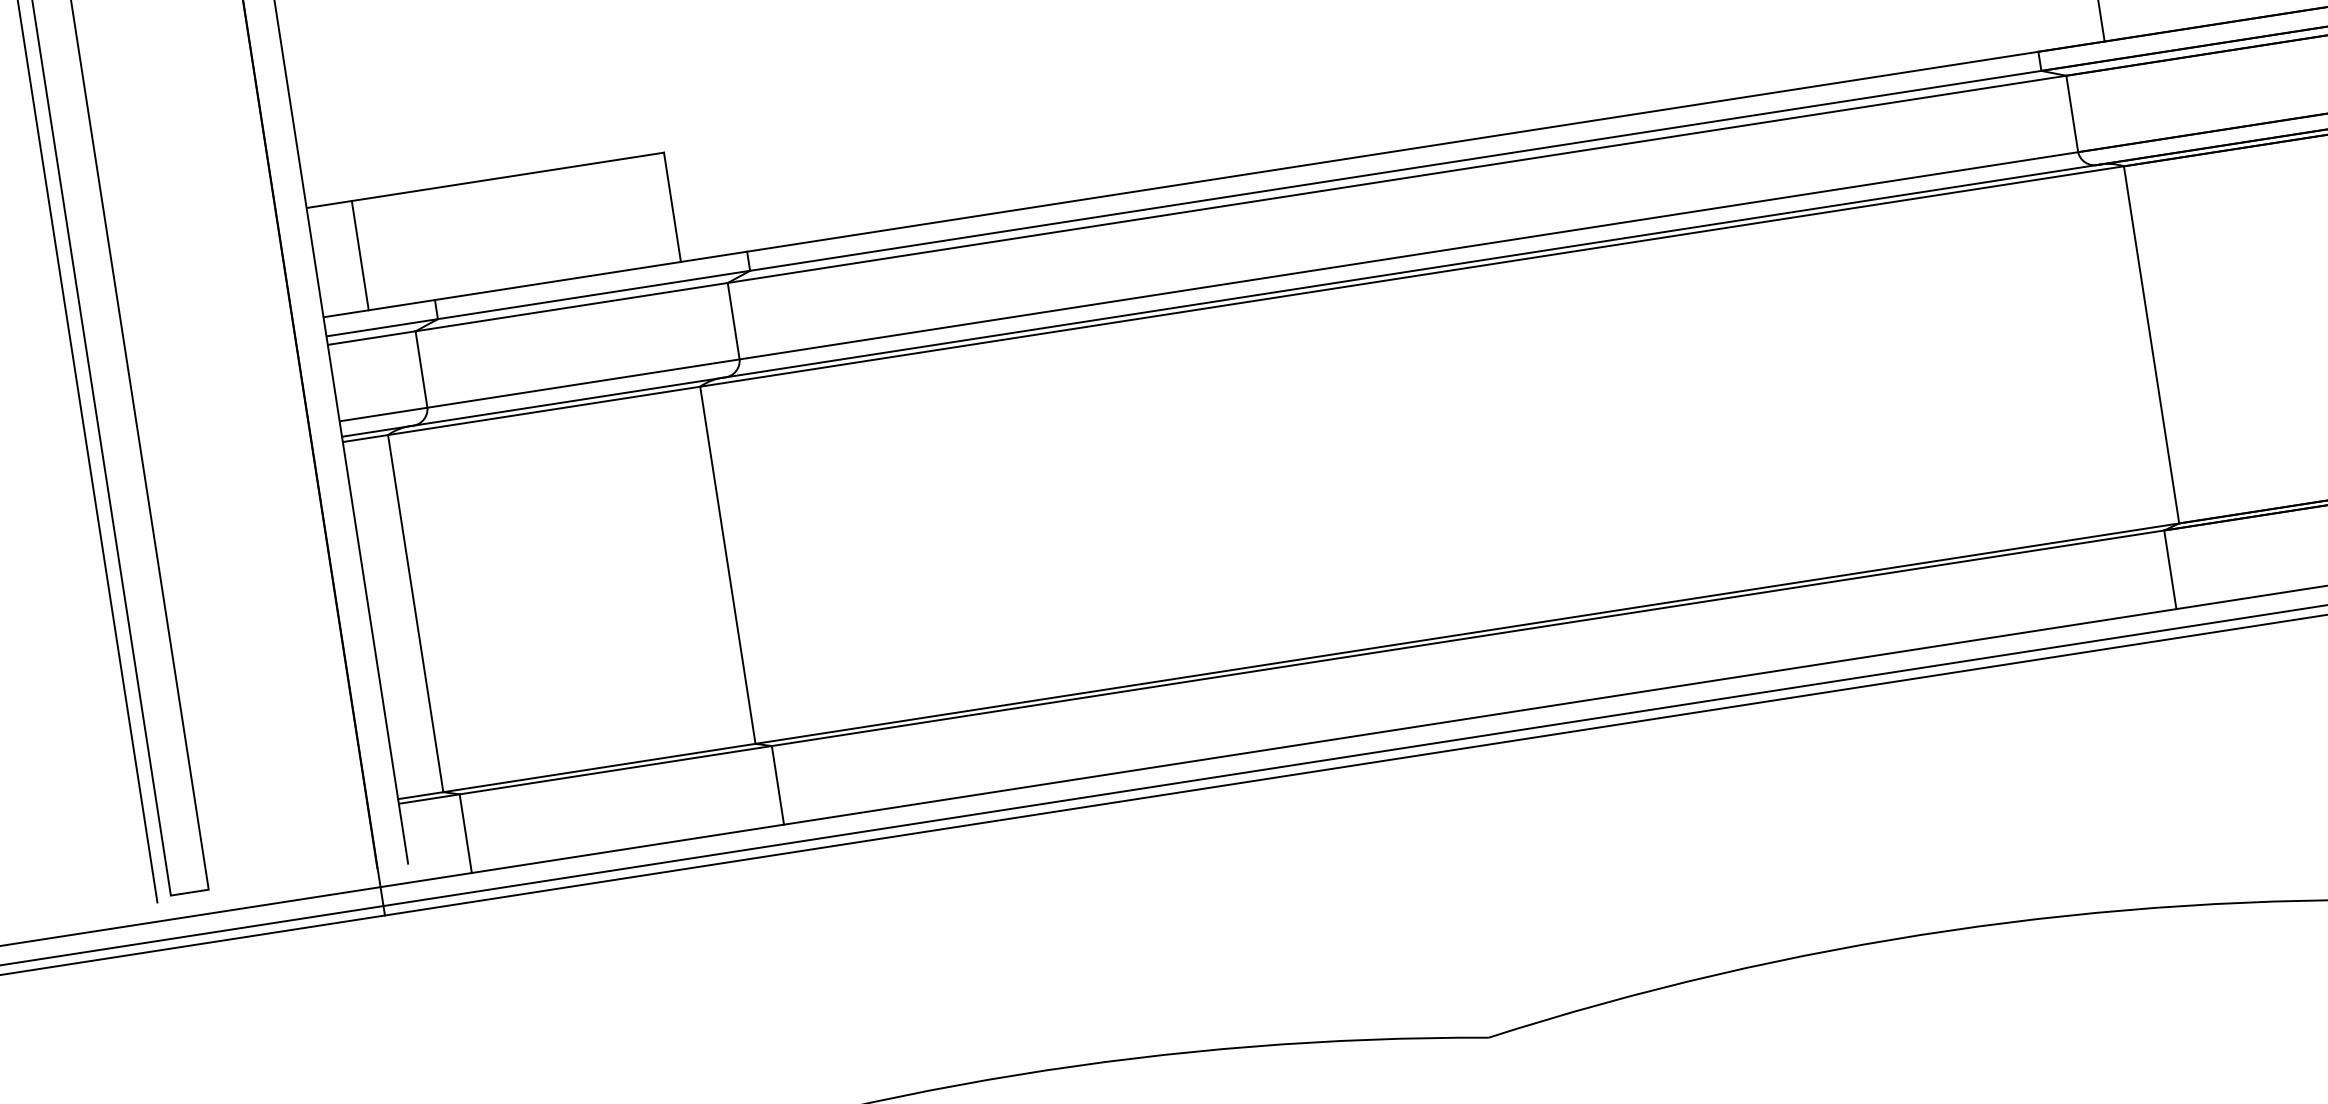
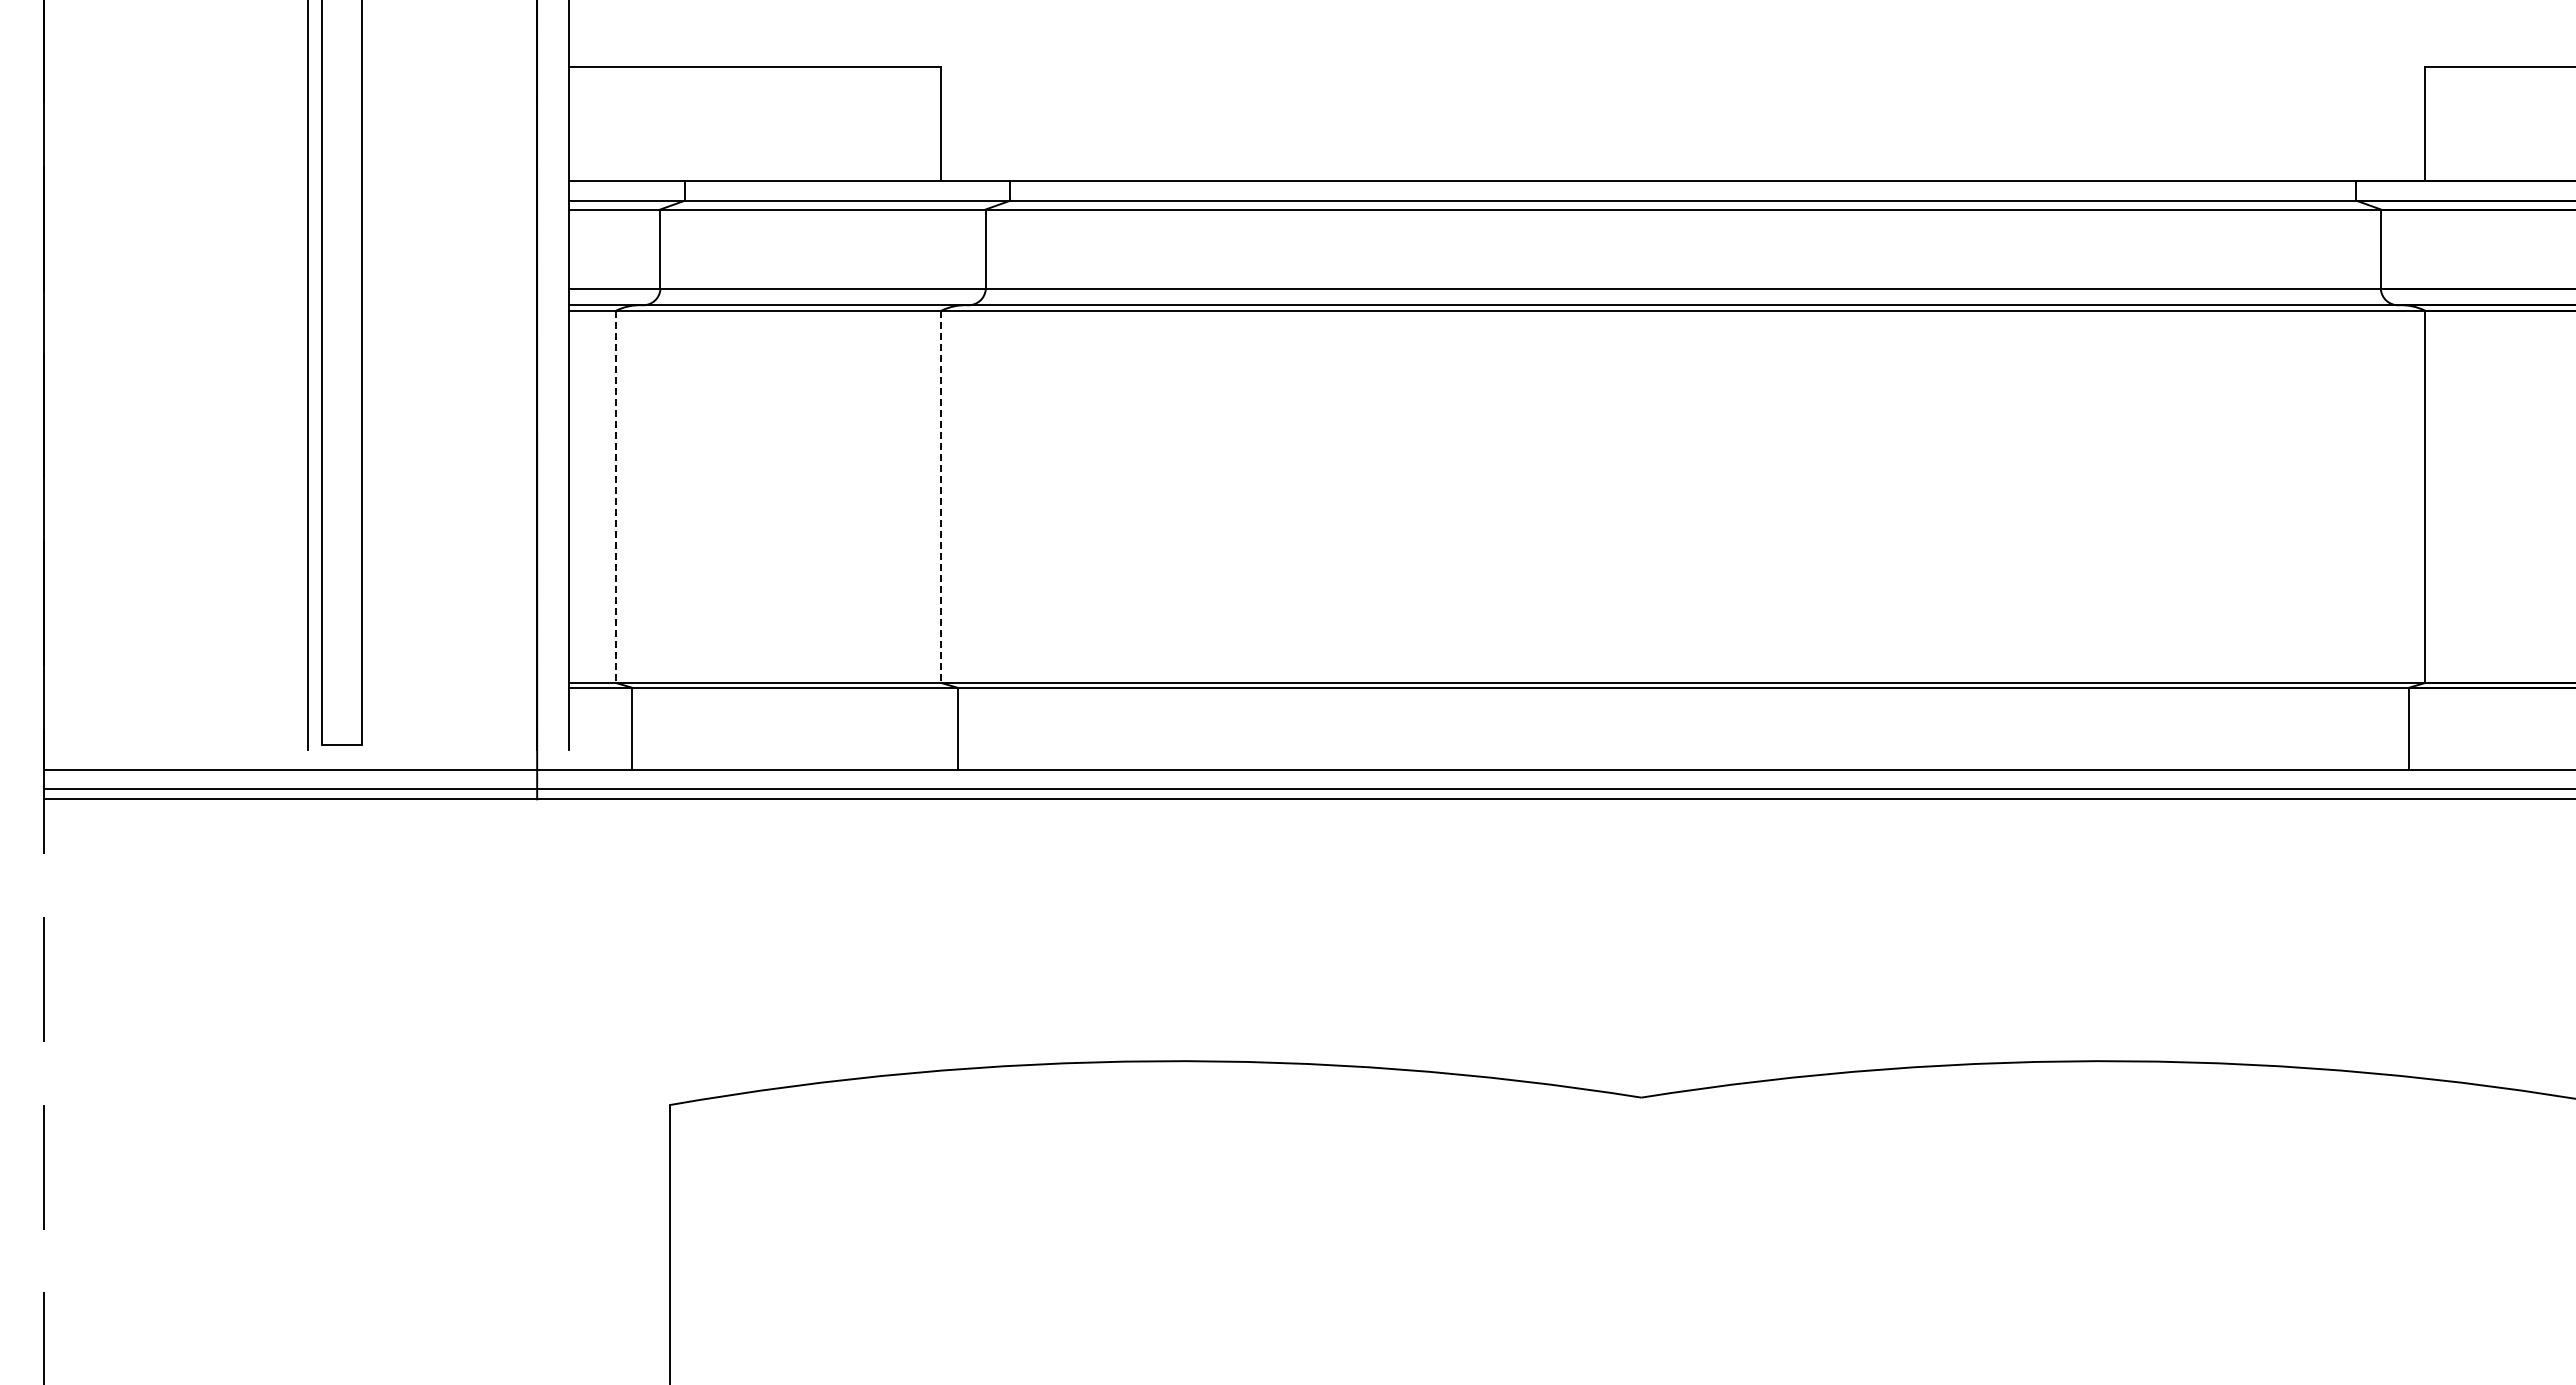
line: (360, 255) -> (616, 123), removed
line: (728, 565) -> (941, 497), solid -> dashed
line: (416, 614) -> (616, 497), solid -> dashed

